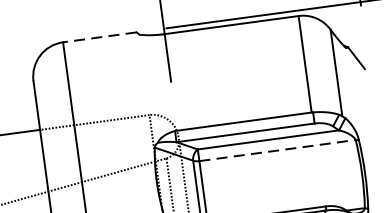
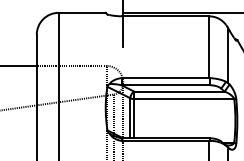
line: (100, 36) -> (82, 12), dashed -> solid
line: (278, 151) -> (184, 99), dashed -> solid

